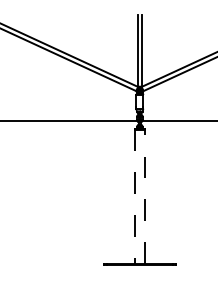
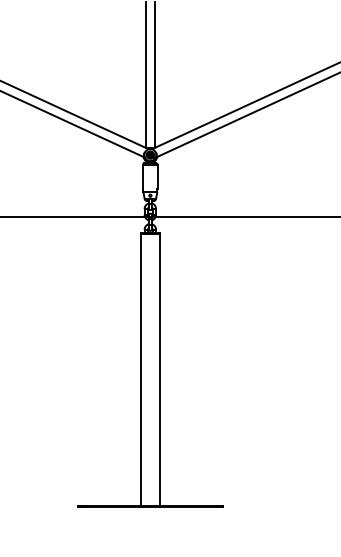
line: (144, 196) -> (159, 369), dashed -> solid
line: (135, 197) -> (141, 371), dashed -> solid

